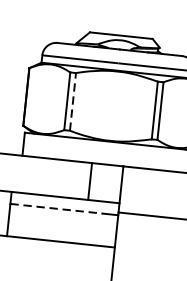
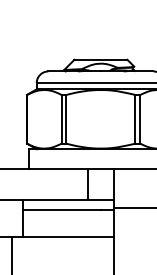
line: (73, 100) -> (66, 118), dashed -> solid
line: (57, 208) -> (62, 209), dashed -> solid

